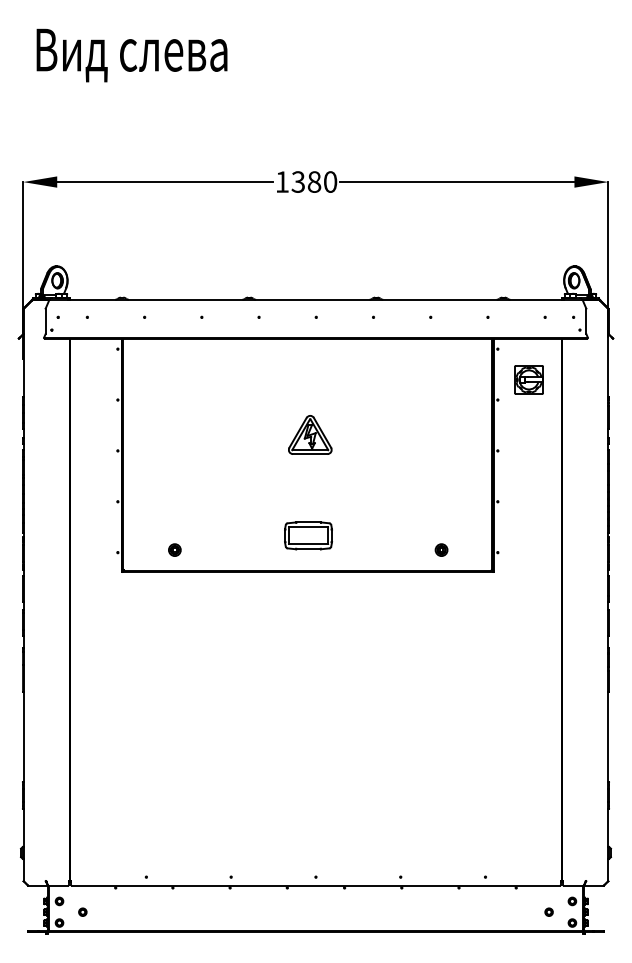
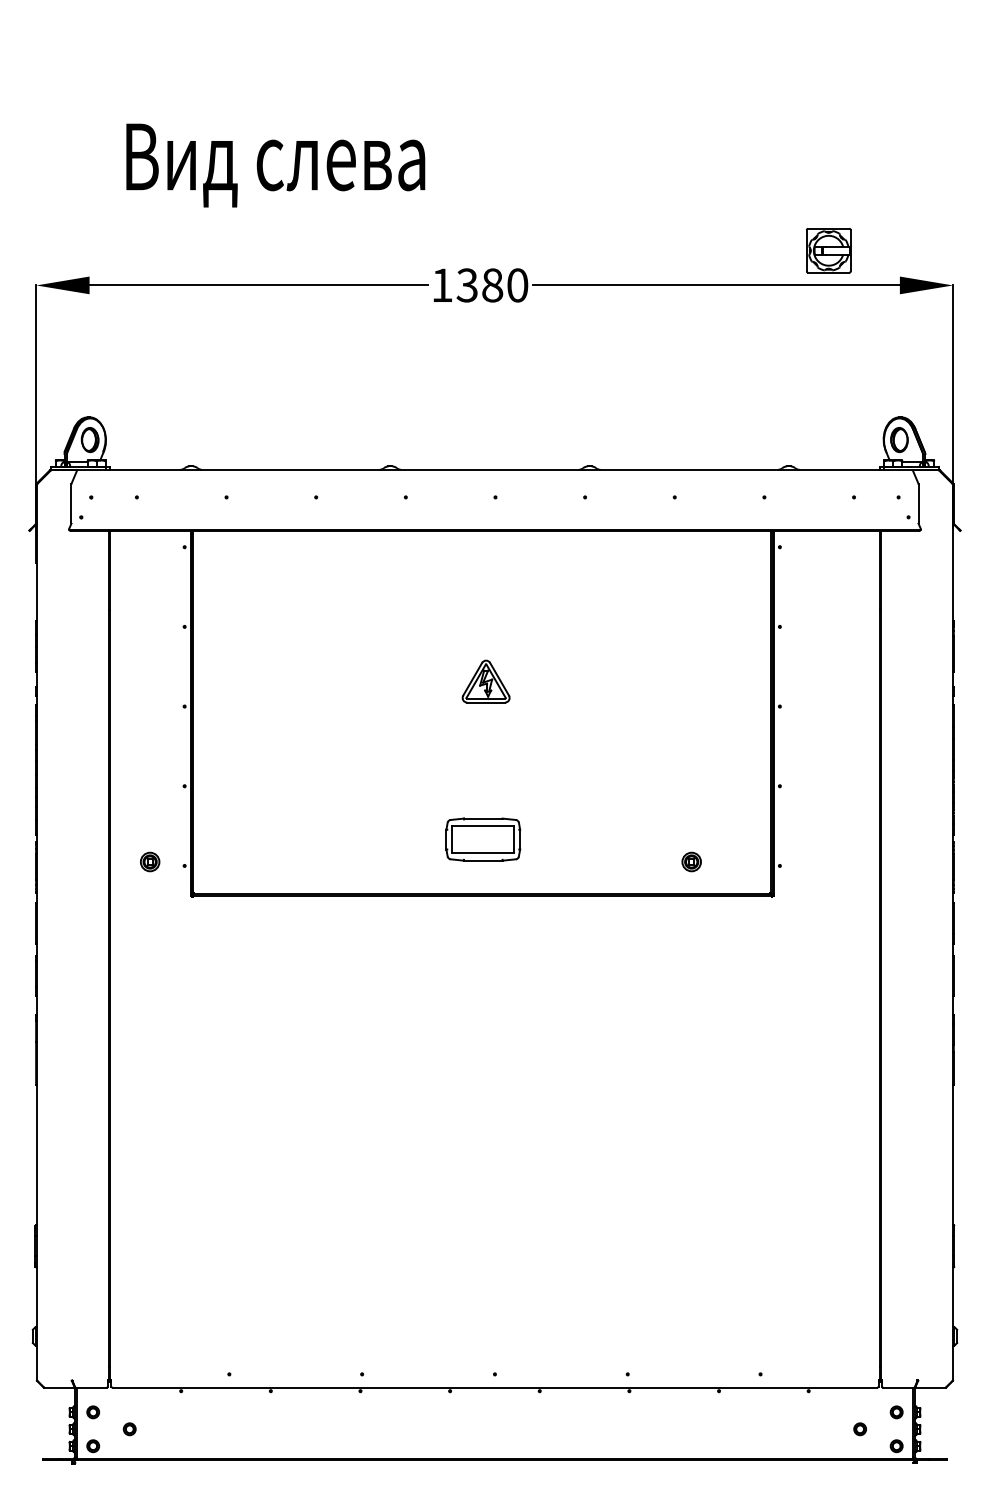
text: (131, 55) -> (274, 165), moved
part: (528, 379) -> (827, 250), moved
part: (310, 434) -> (486, 680), size x0.7
part: (174, 549) -> (149, 861), moved

